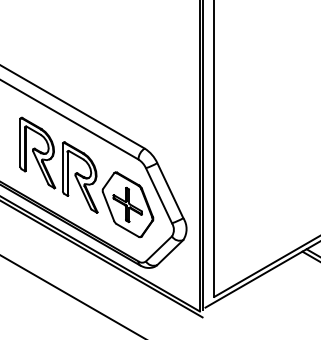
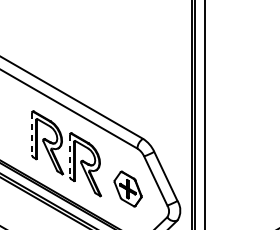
line: (20, 143) -> (32, 134), solid -> dashed
line: (62, 167) -> (69, 155), solid -> dashed
part: (127, 204) -> (127, 188), size x0.6

